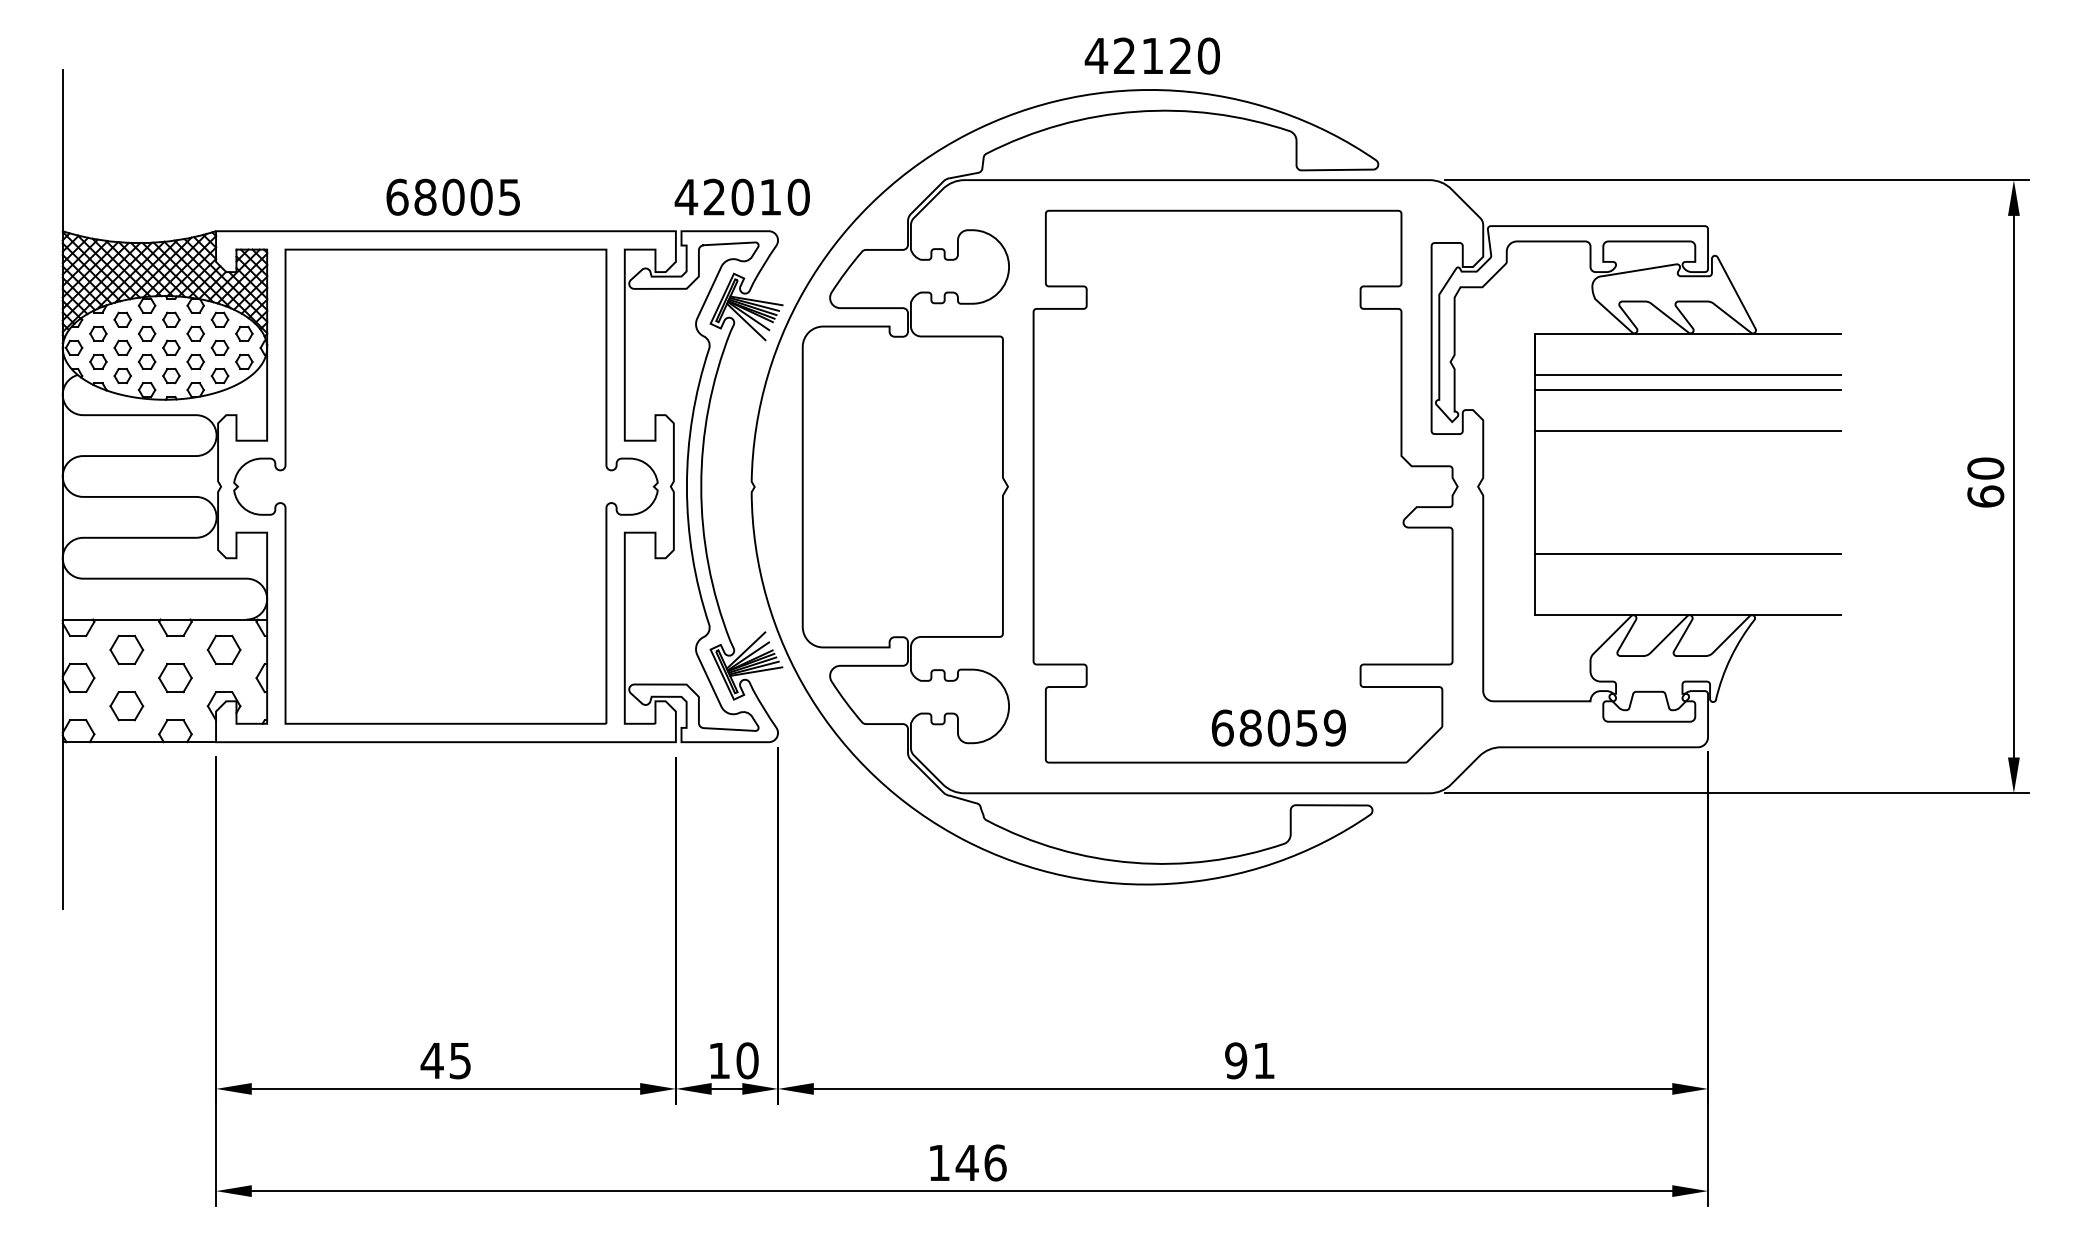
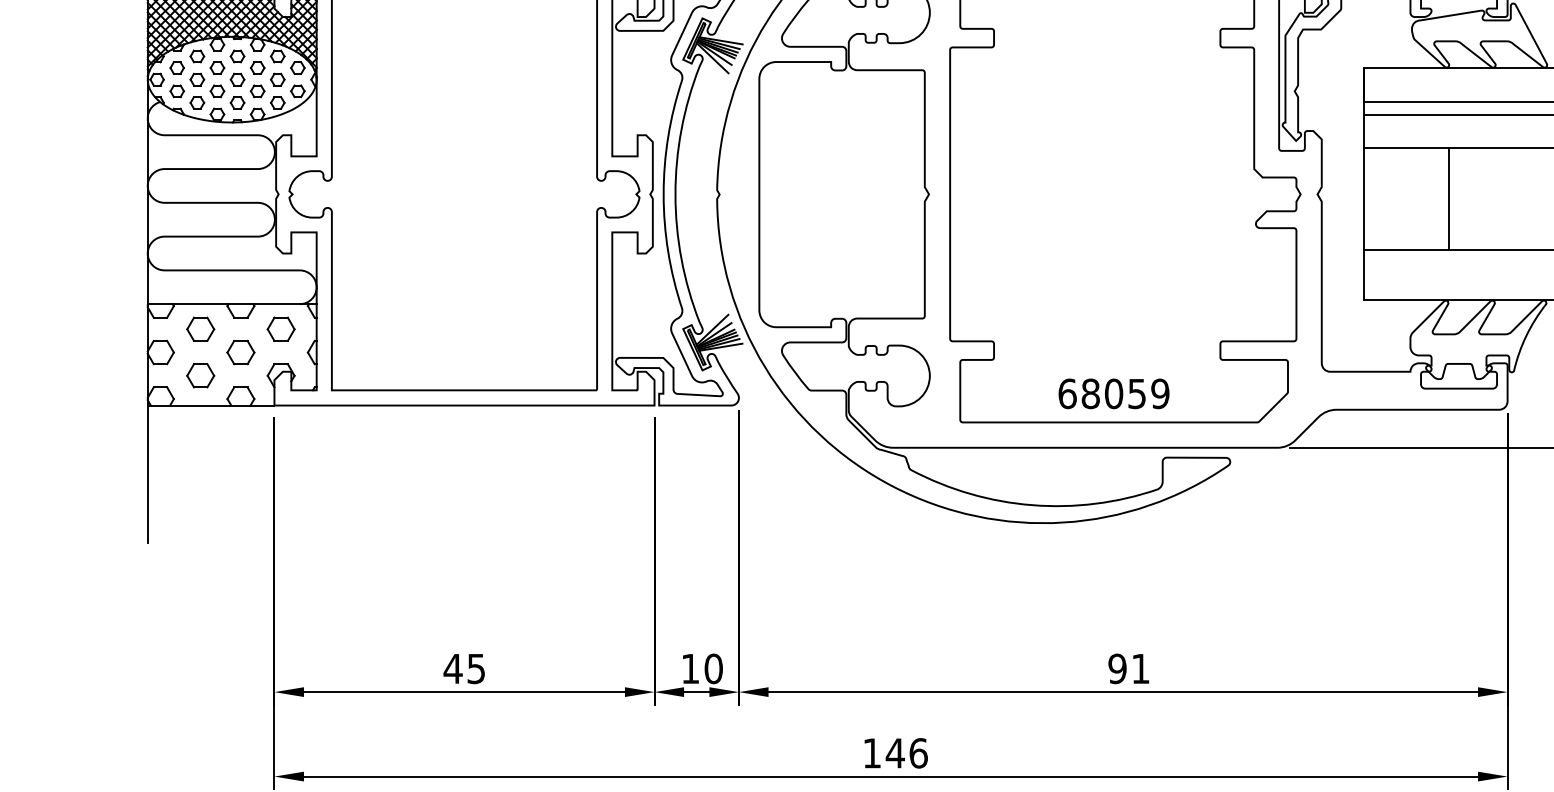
line: (1636, 492) -> (1448, 199), added
text: (1278, 727) -> (1113, 393), moved

